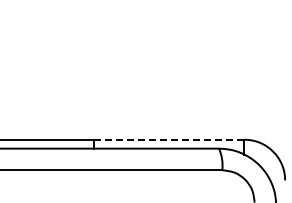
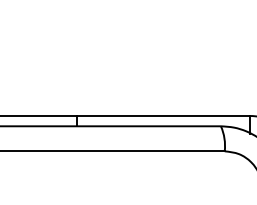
line: (169, 139) -> (163, 115), dashed -> solid

